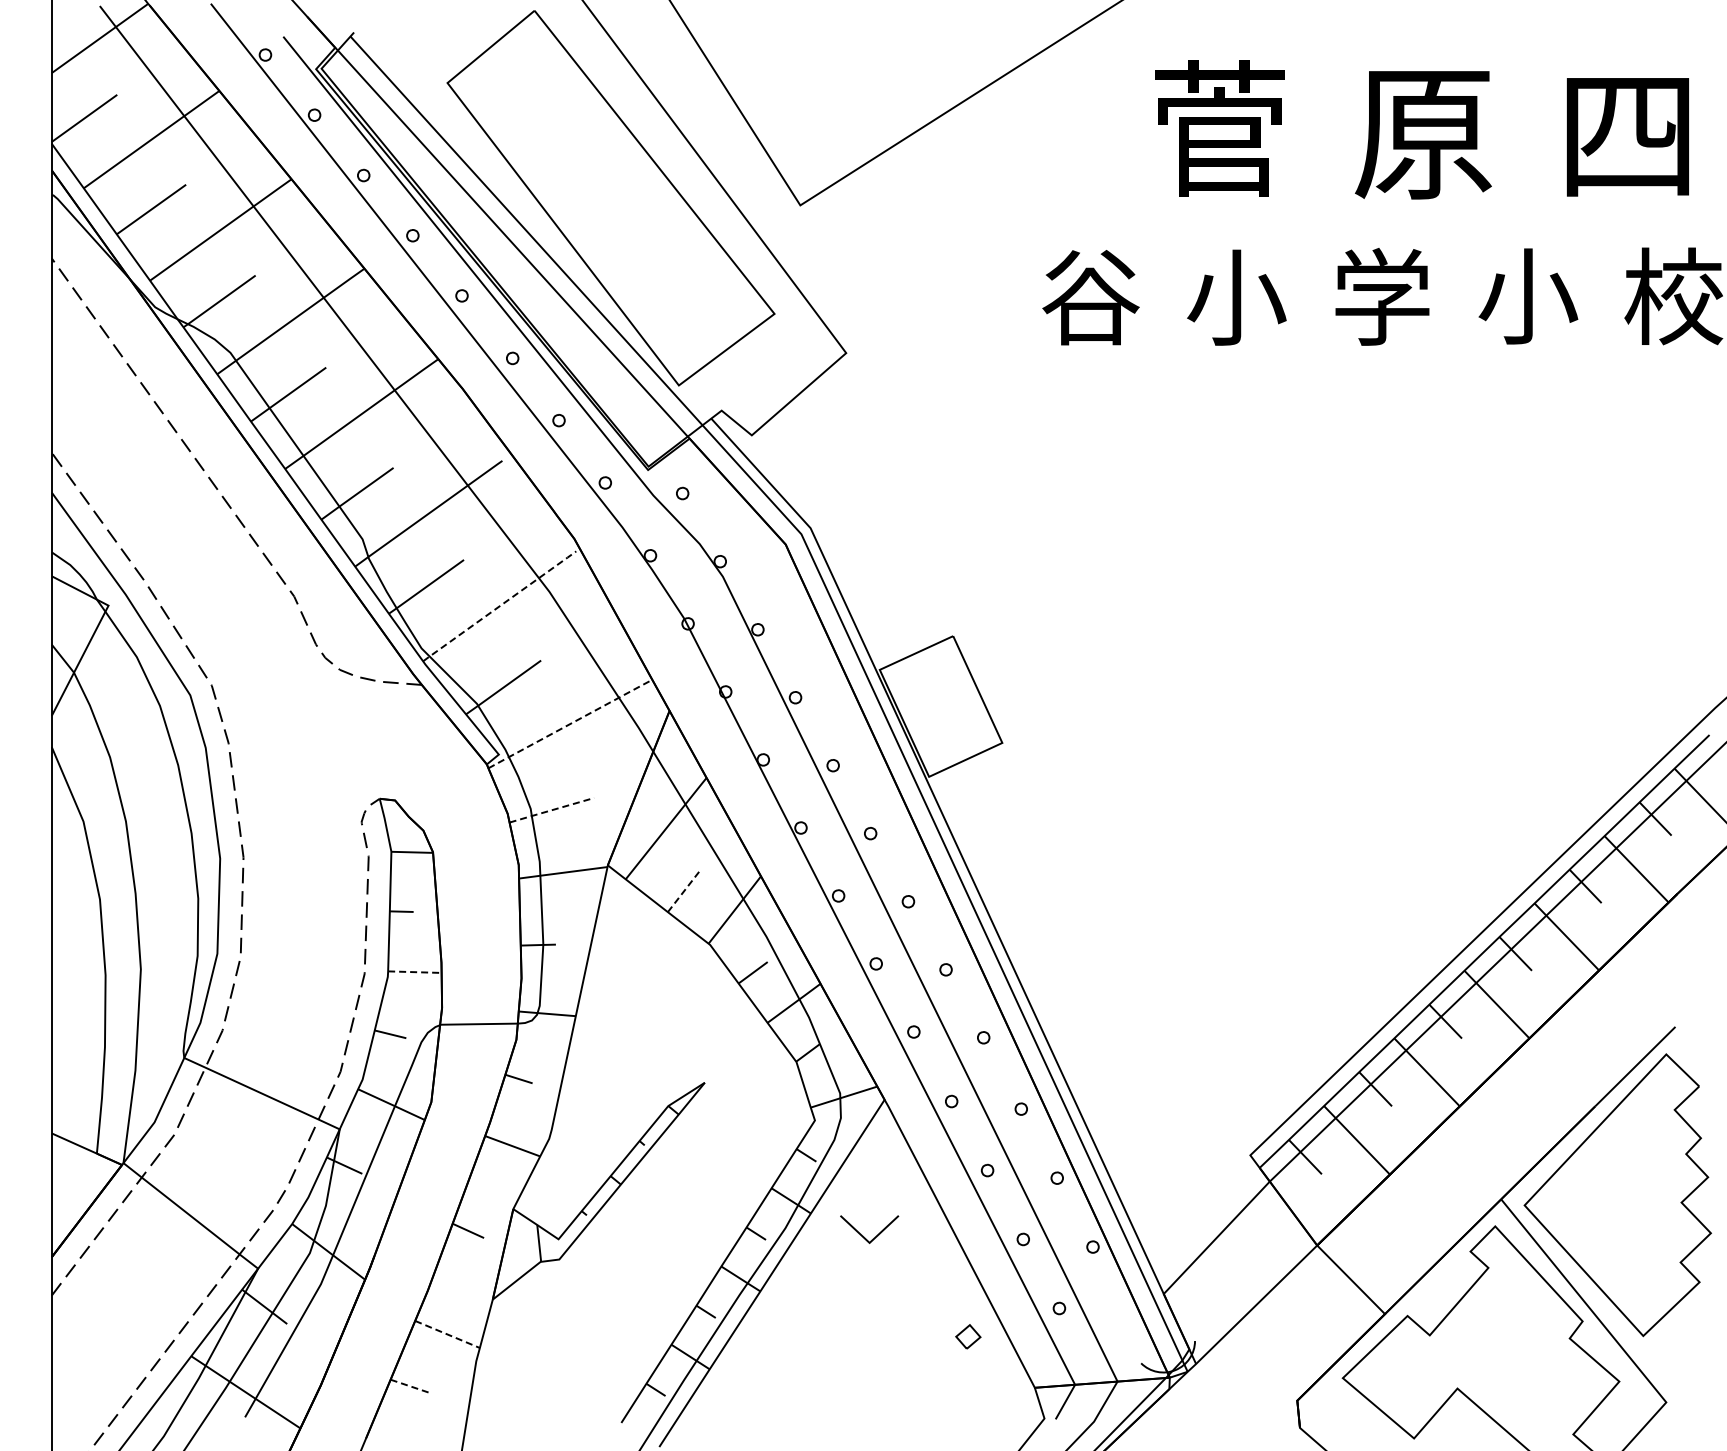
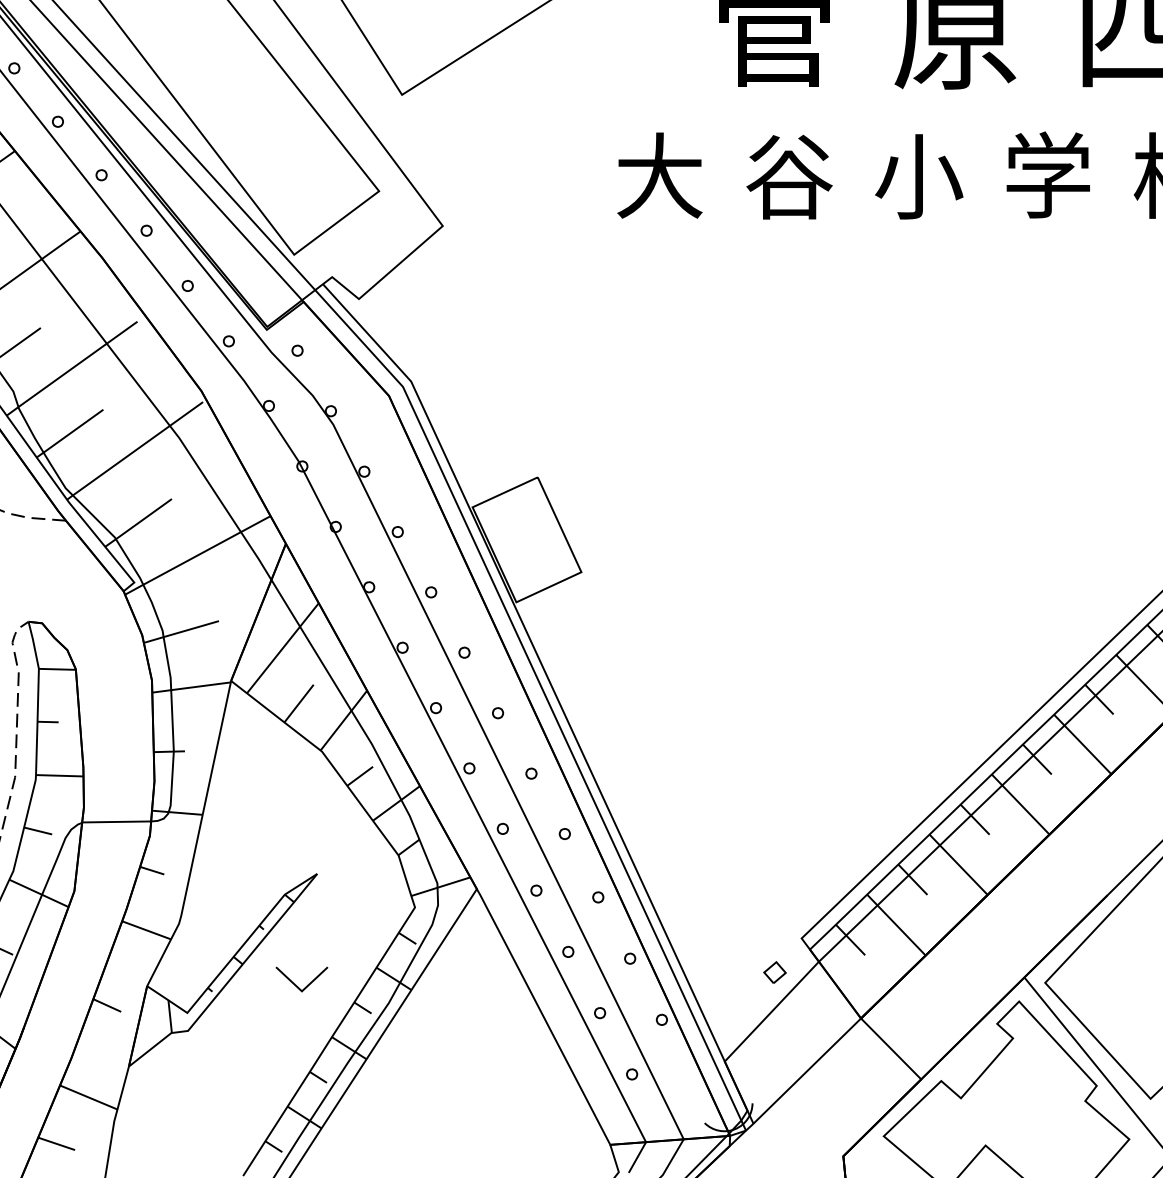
text: (1528, 295) -> (1048, 174), 小 -> 学
text: (1090, 296) -> (659, 175), 谷 -> 大
text: (1382, 296) -> (919, 175), 学 -> 小
text: (1236, 297) -> (789, 176), 小 -> 谷
line: (499, 606) -> (134, 451), dashed -> solid
line: (570, 724) -> (197, 555), dashed -> solid
line: (551, 810) -> (181, 632), dashed -> solid
line: (684, 890) -> (299, 703), dashed -> solid
line: (414, 972) -> (59, 776), dashed -> solid
part: (863, 1235) -> (296, 984), moved
line: (448, 1334) -> (89, 1097), dashed -> solid
part: (968, 1336) -> (775, 972), moved
line: (411, 1386) -> (56, 1143), dashed -> solid

